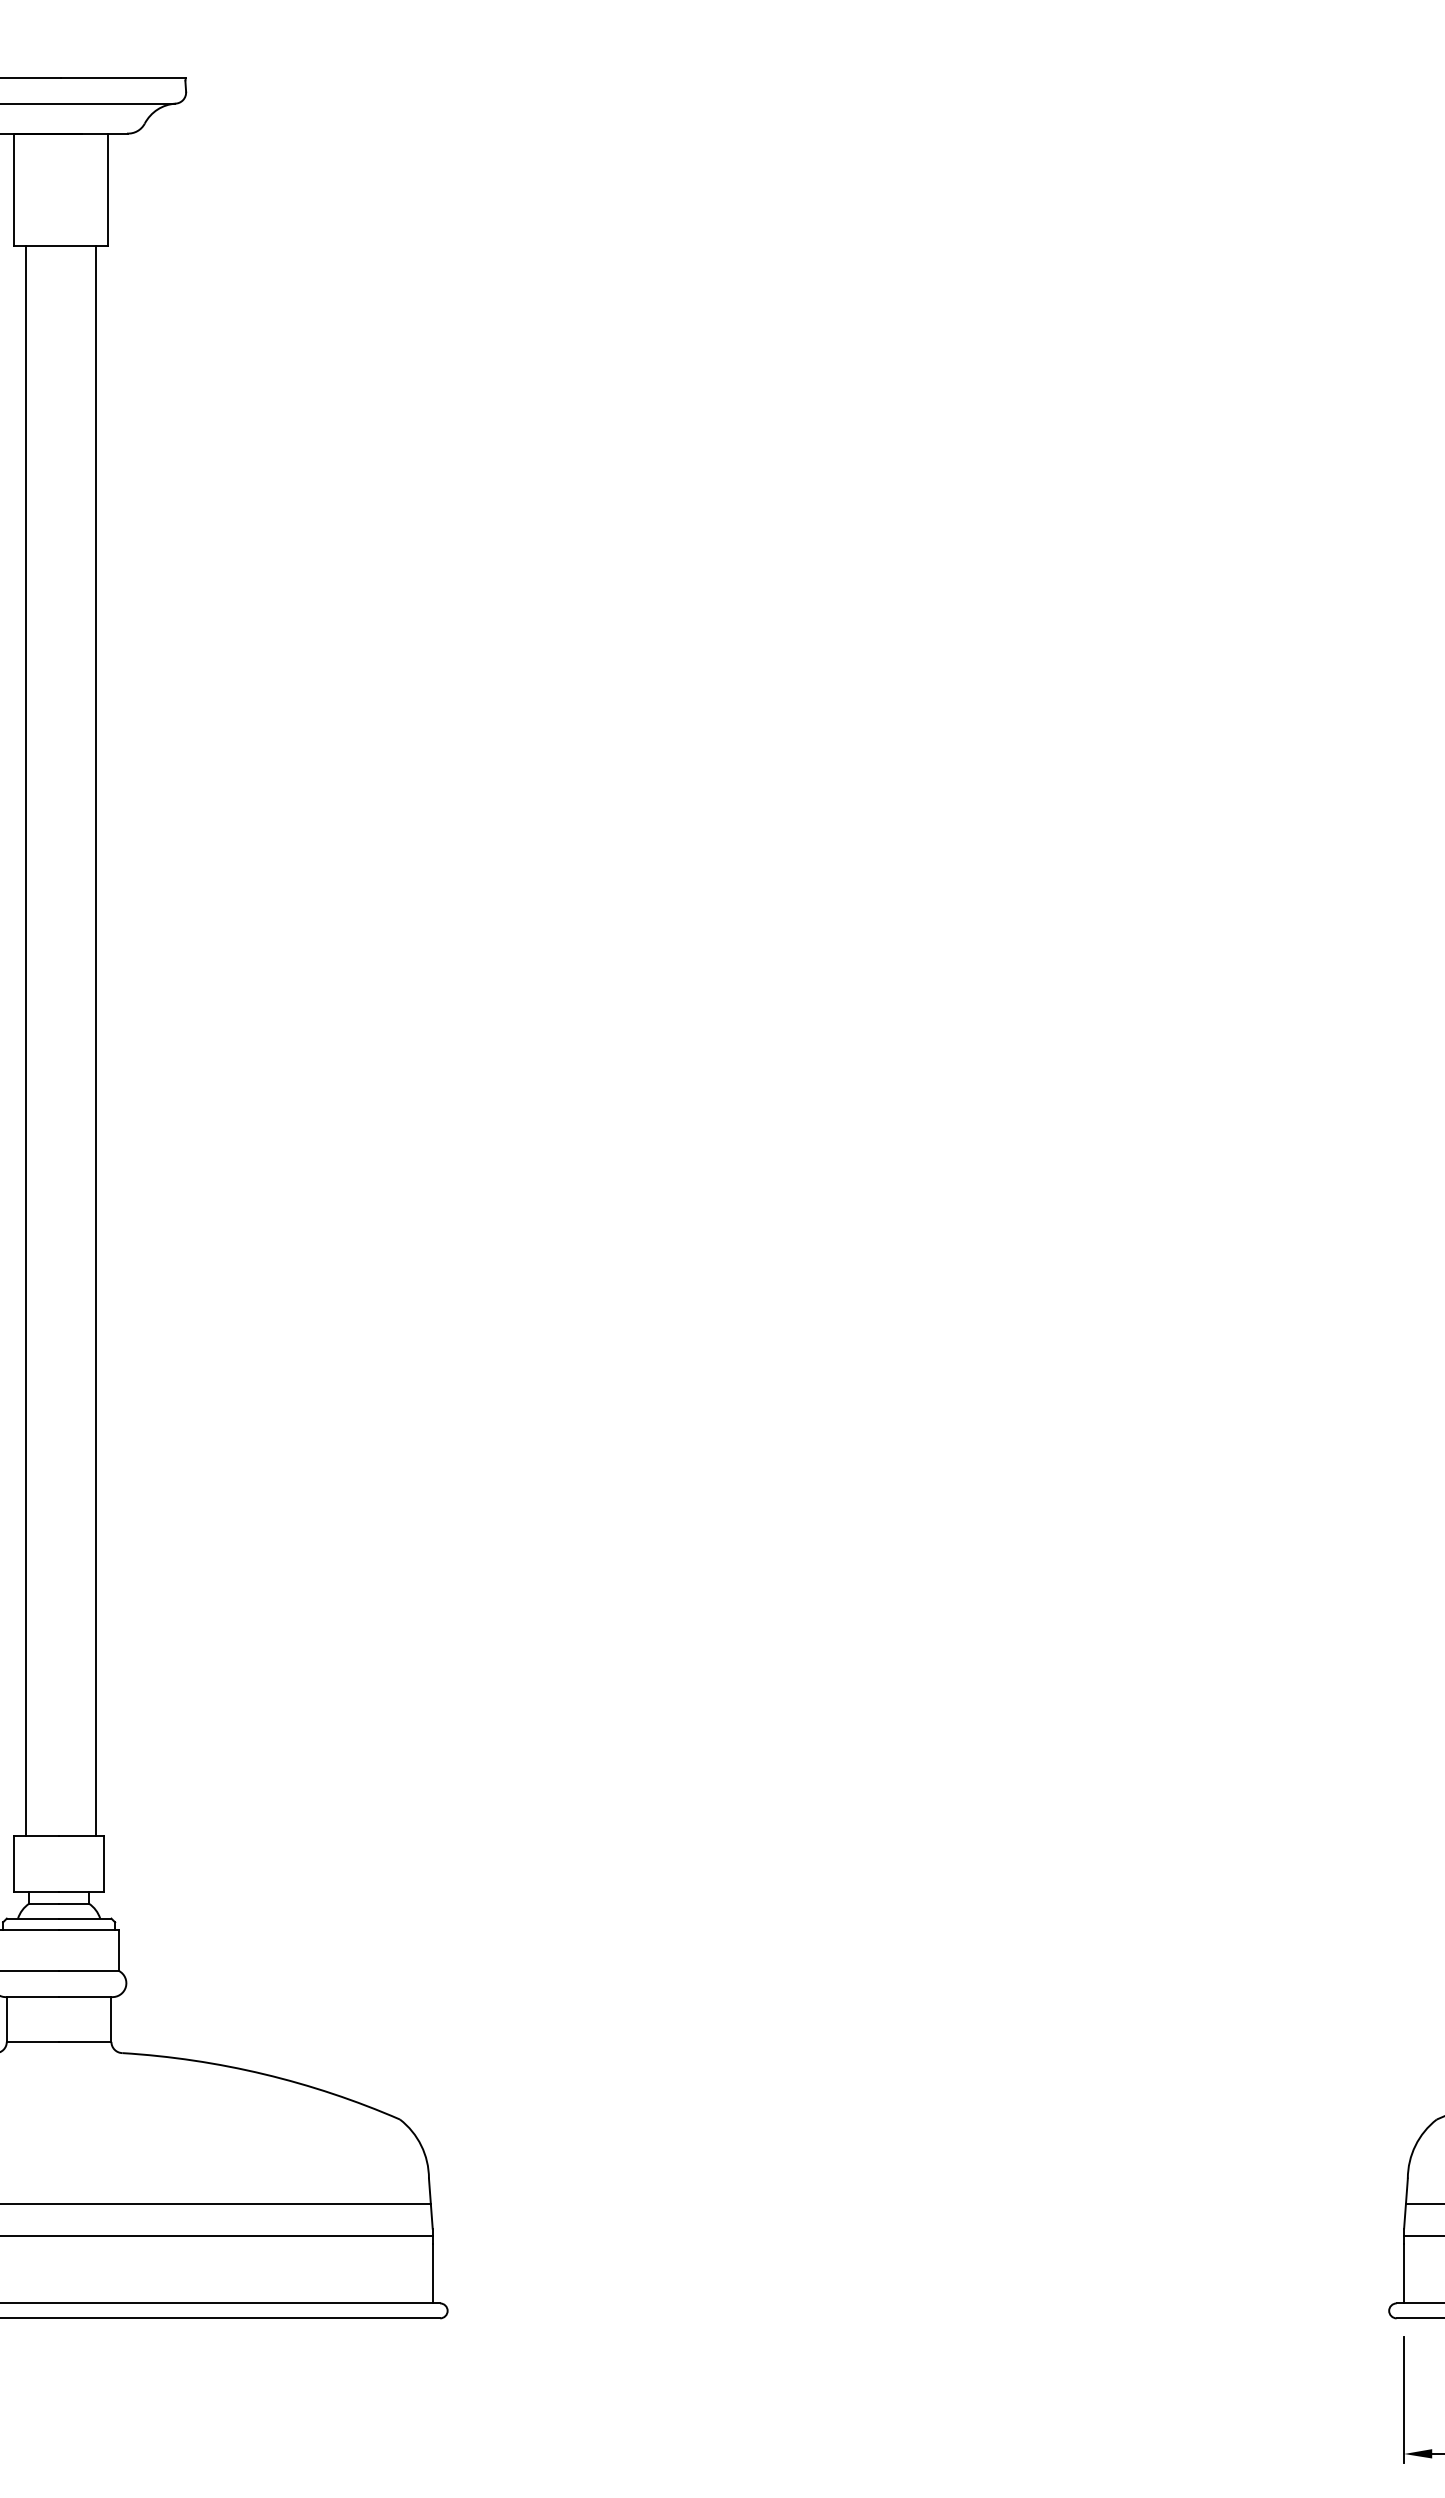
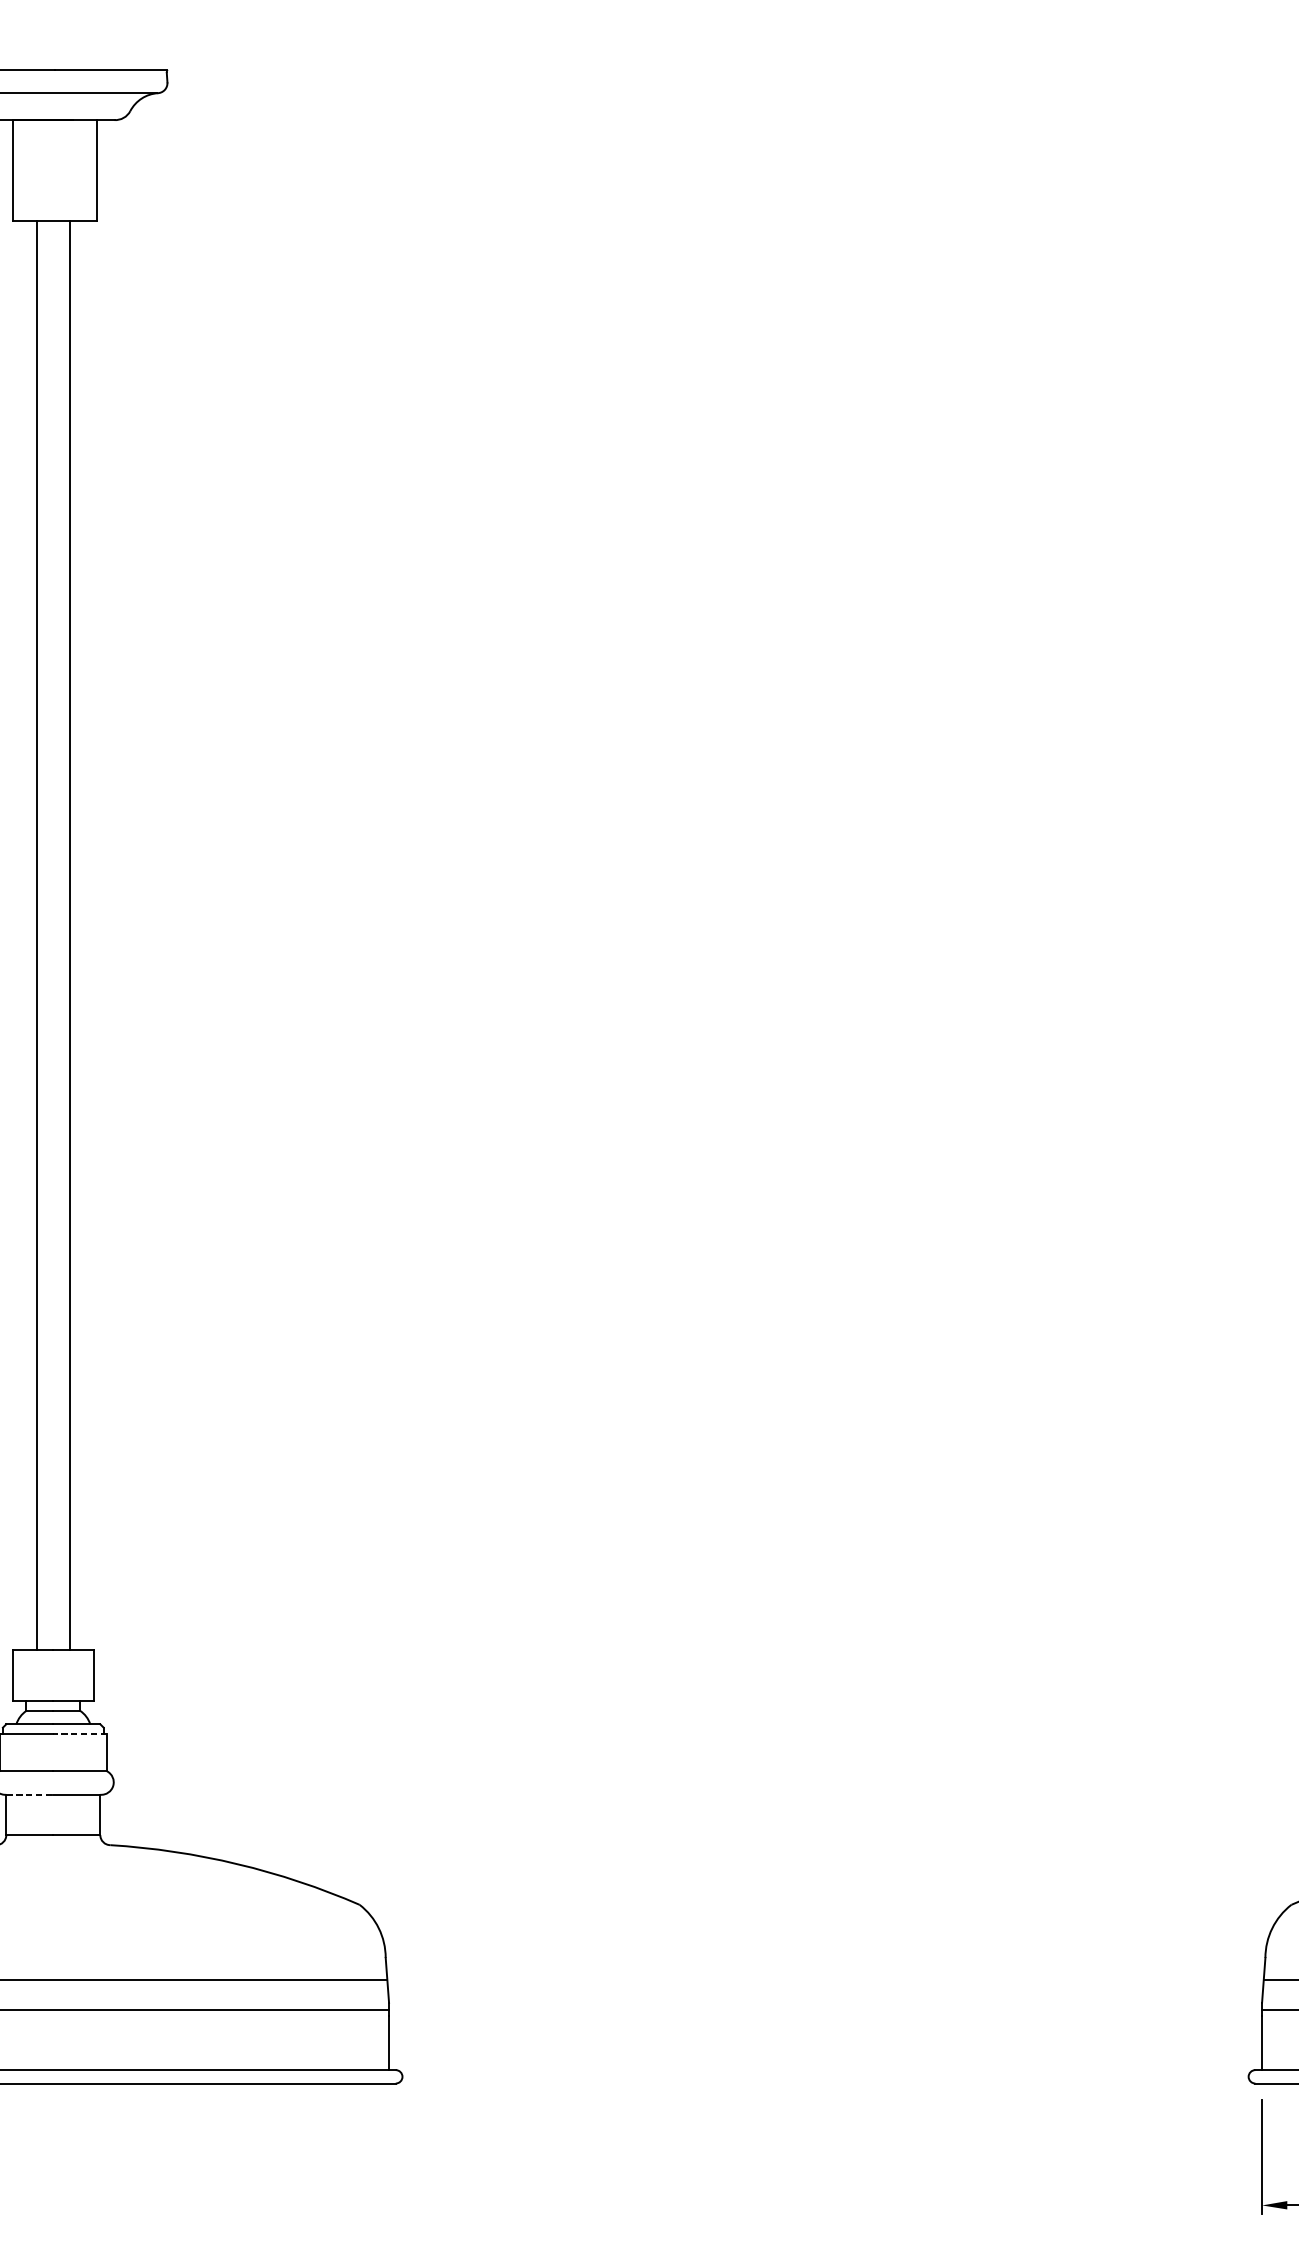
line: (25, 1040) -> (69, 935), moved
line: (96, 1040) -> (36, 935), moved
line: (89, 1929) -> (80, 1734), solid -> dashed
line: (33, 1997) -> (30, 1795), solid -> dashed

